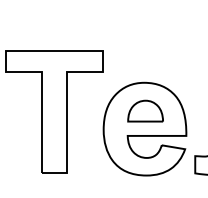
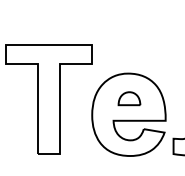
part: (145, 110) -> (129, 98), size x0.7

